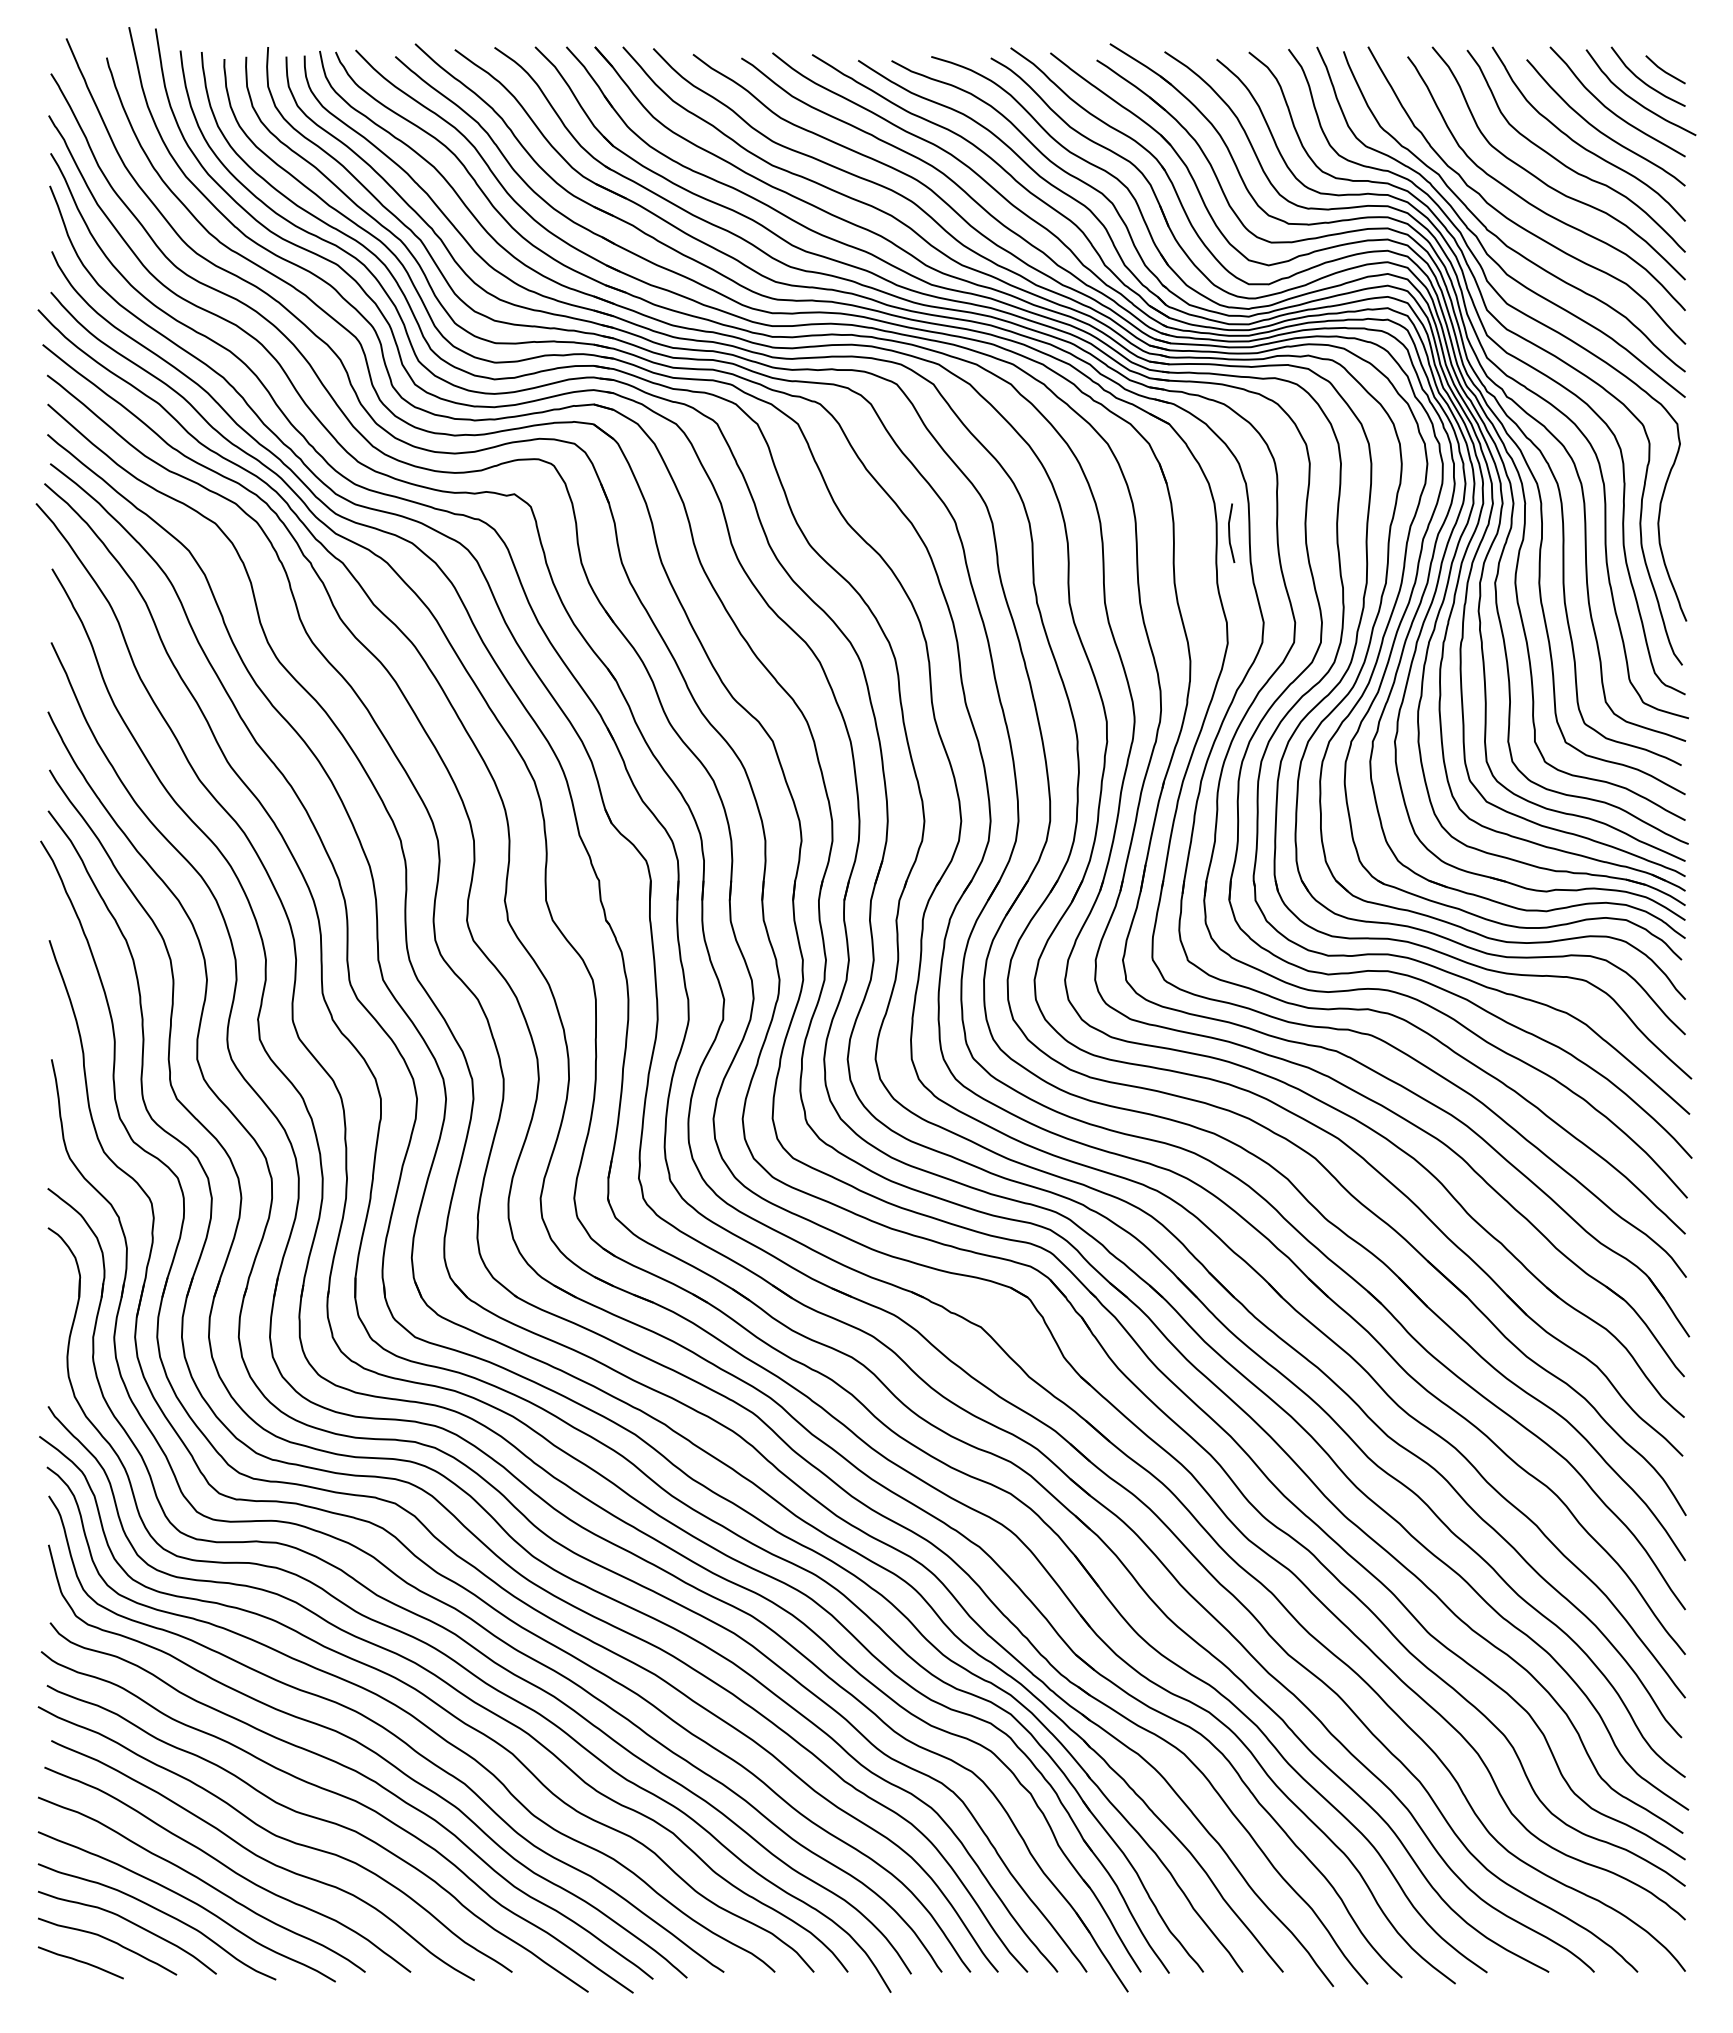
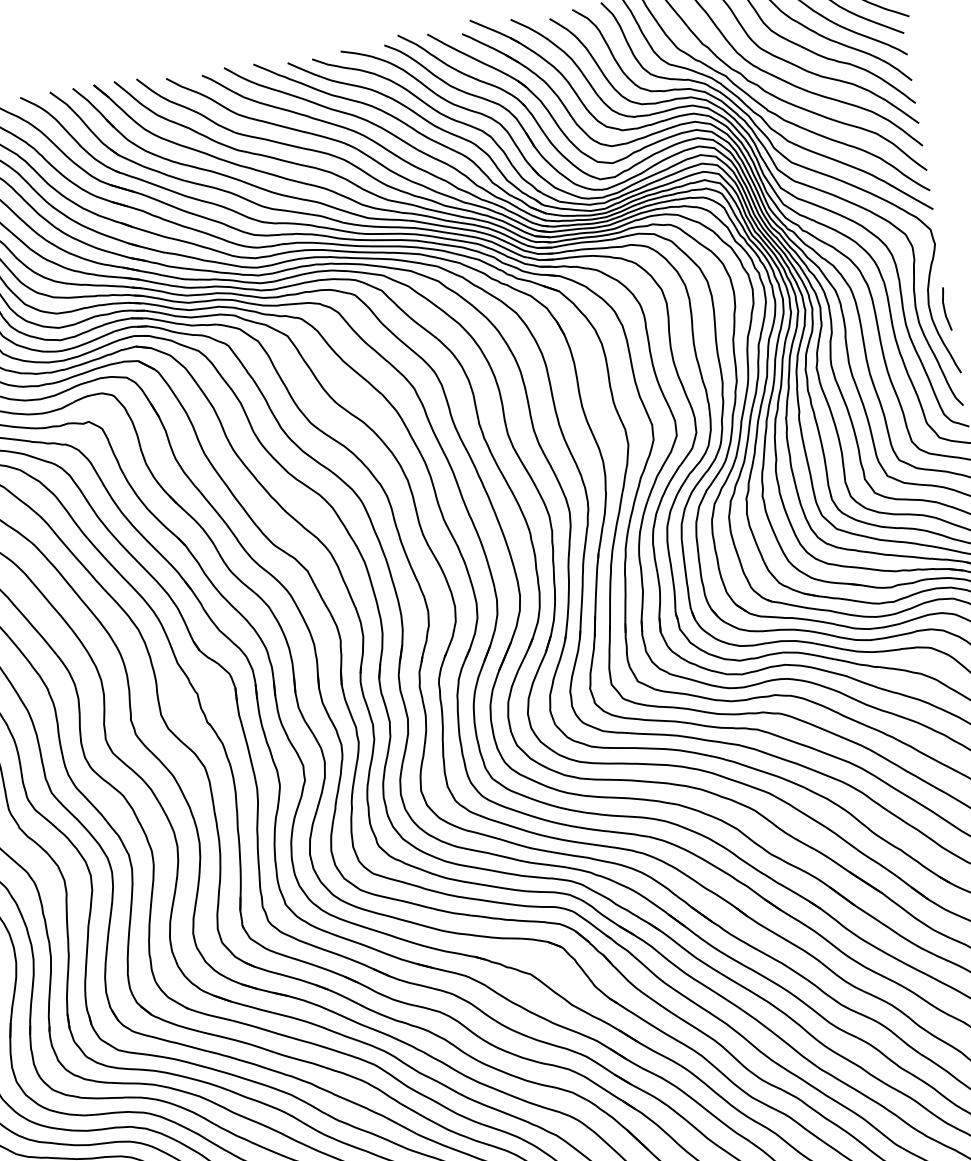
curve: (1230, 532) -> (945, 308), moved

